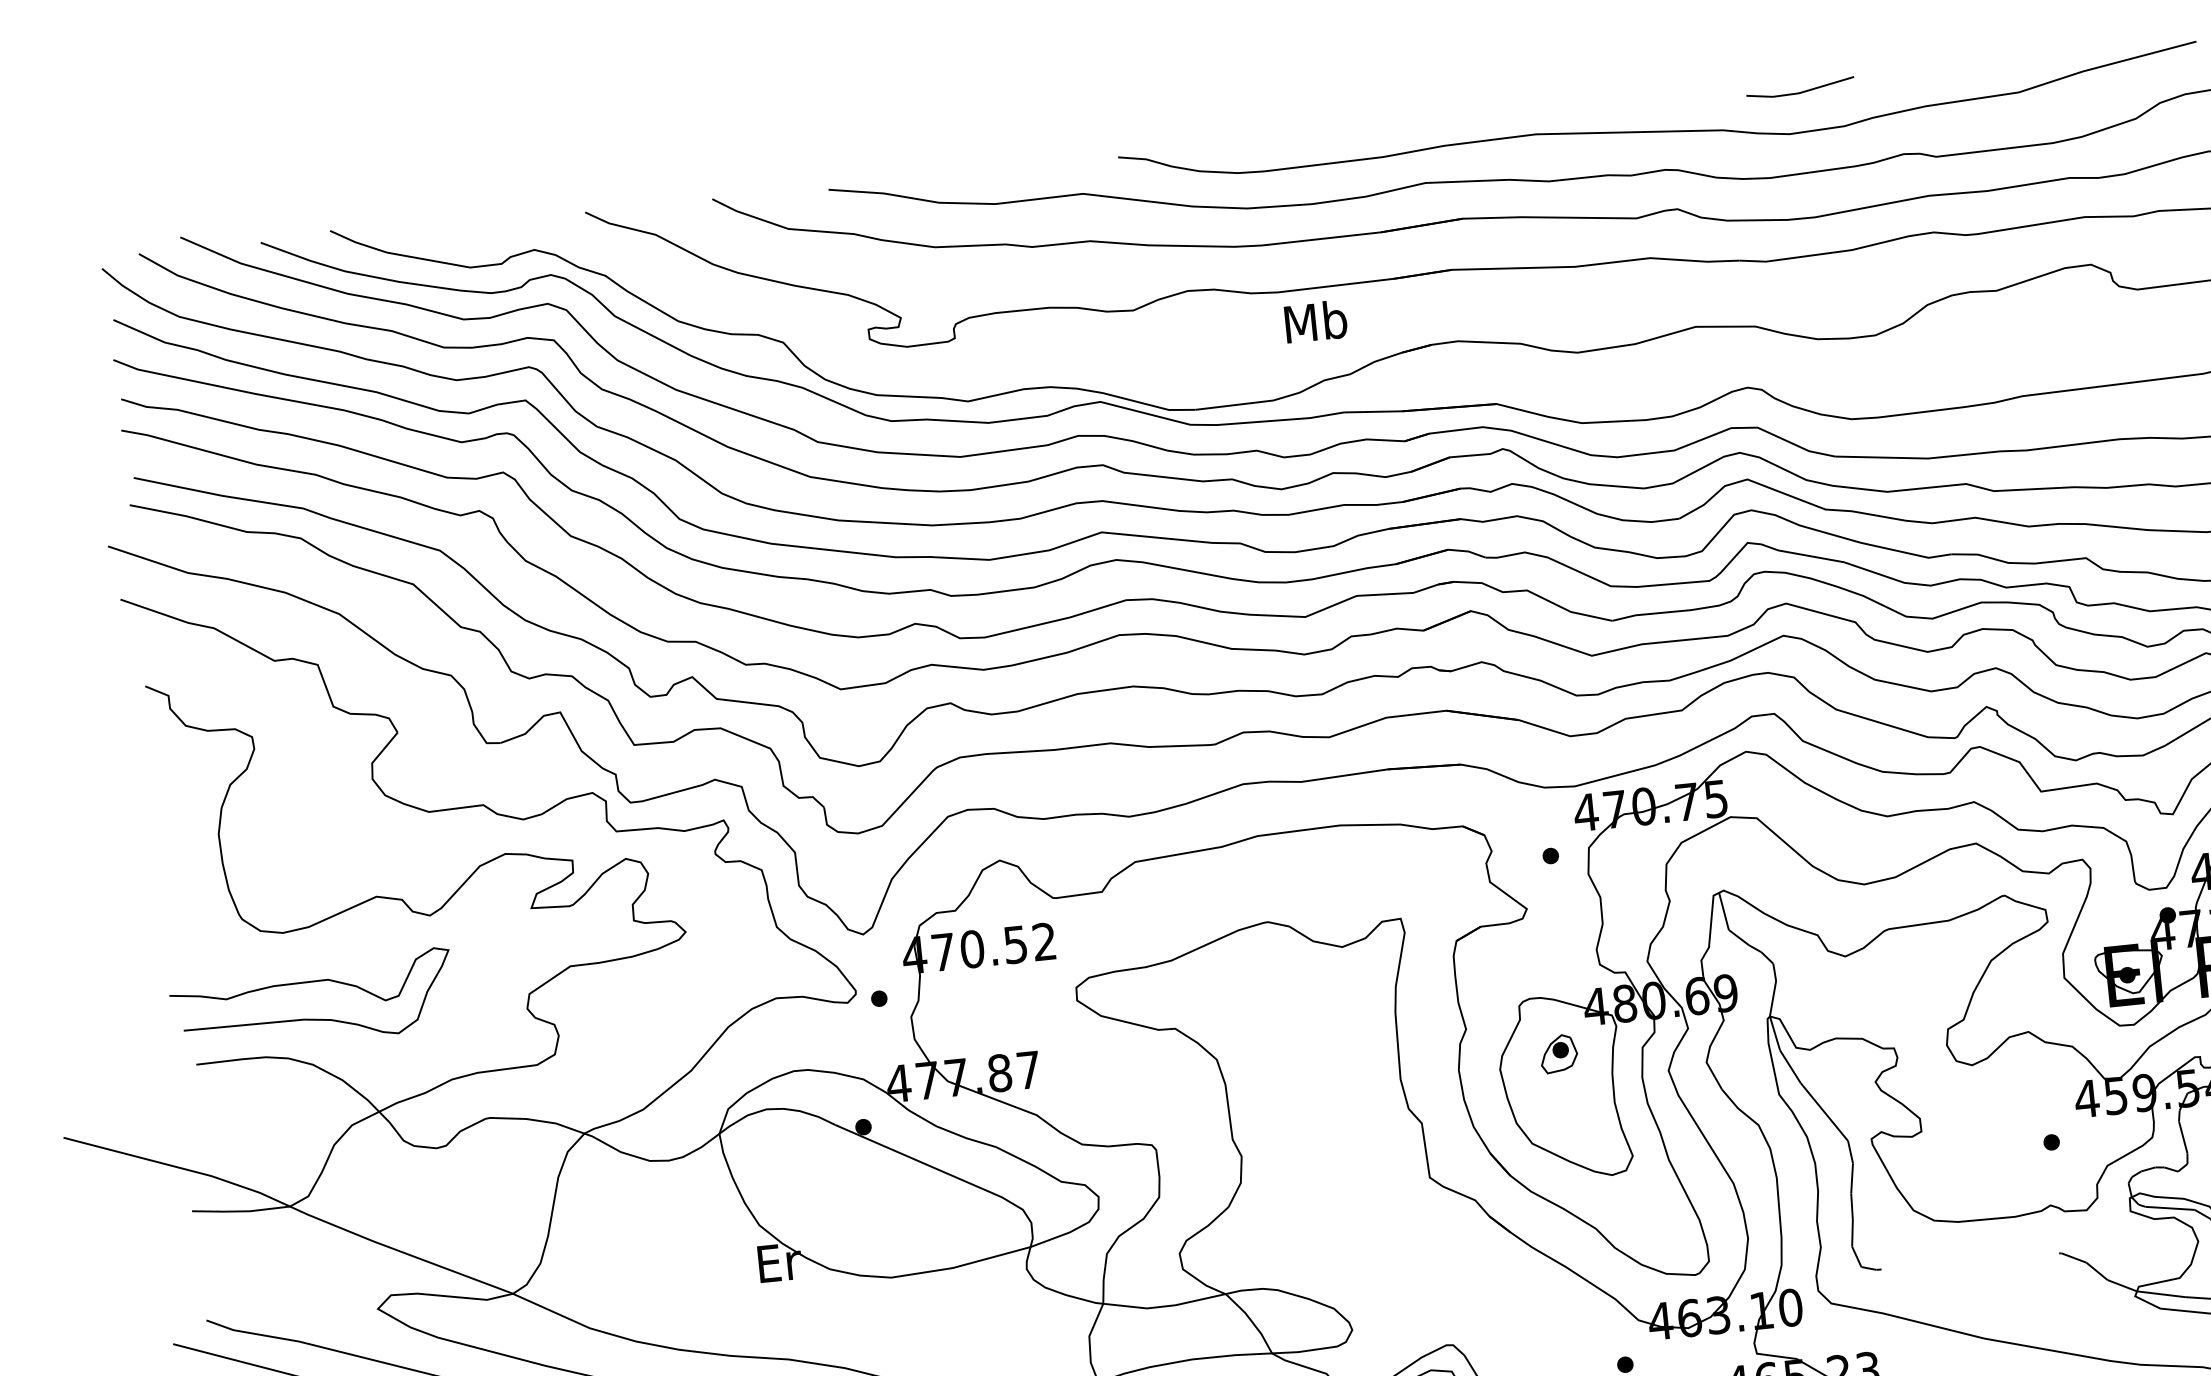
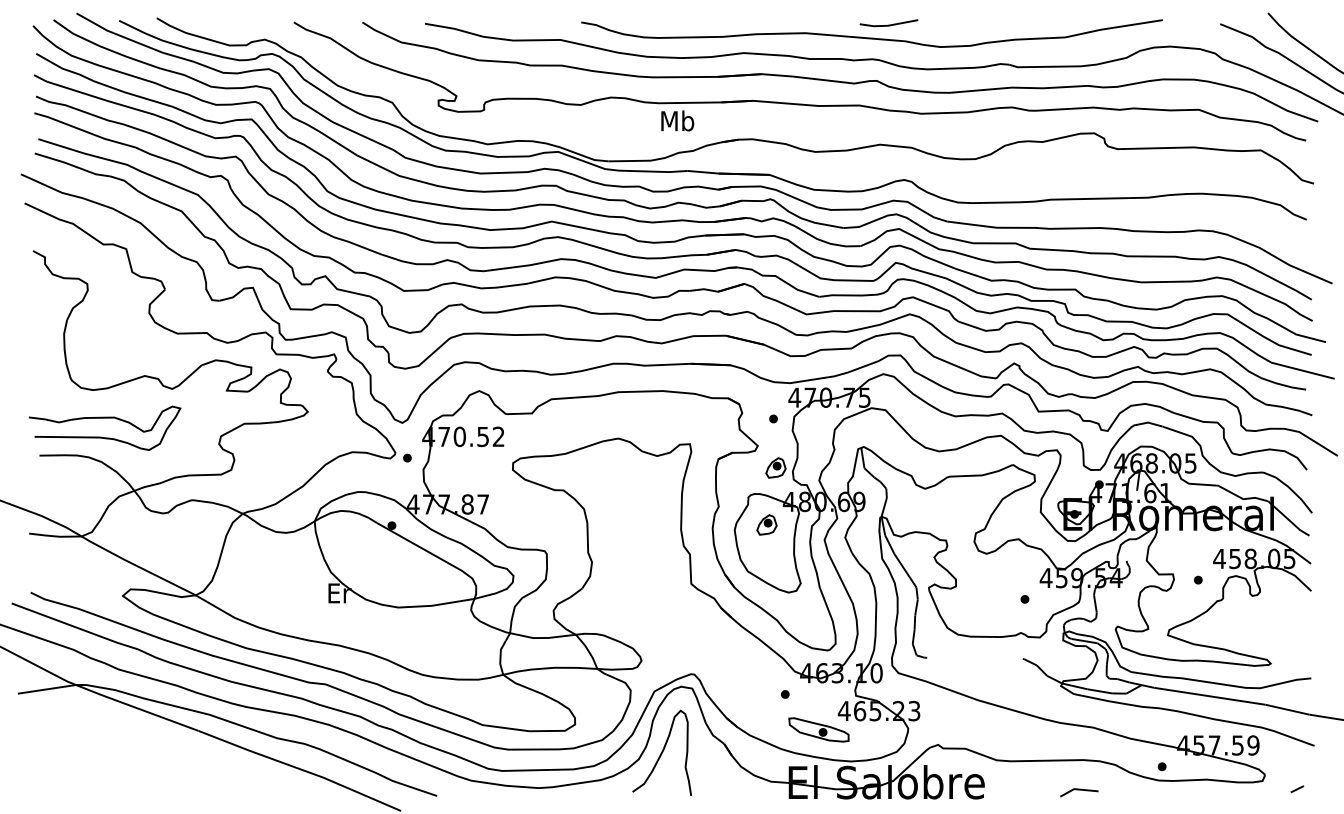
line: (1799, 90) -> (888, 24), moved
part: (1563, 945) -> (775, 467), added

